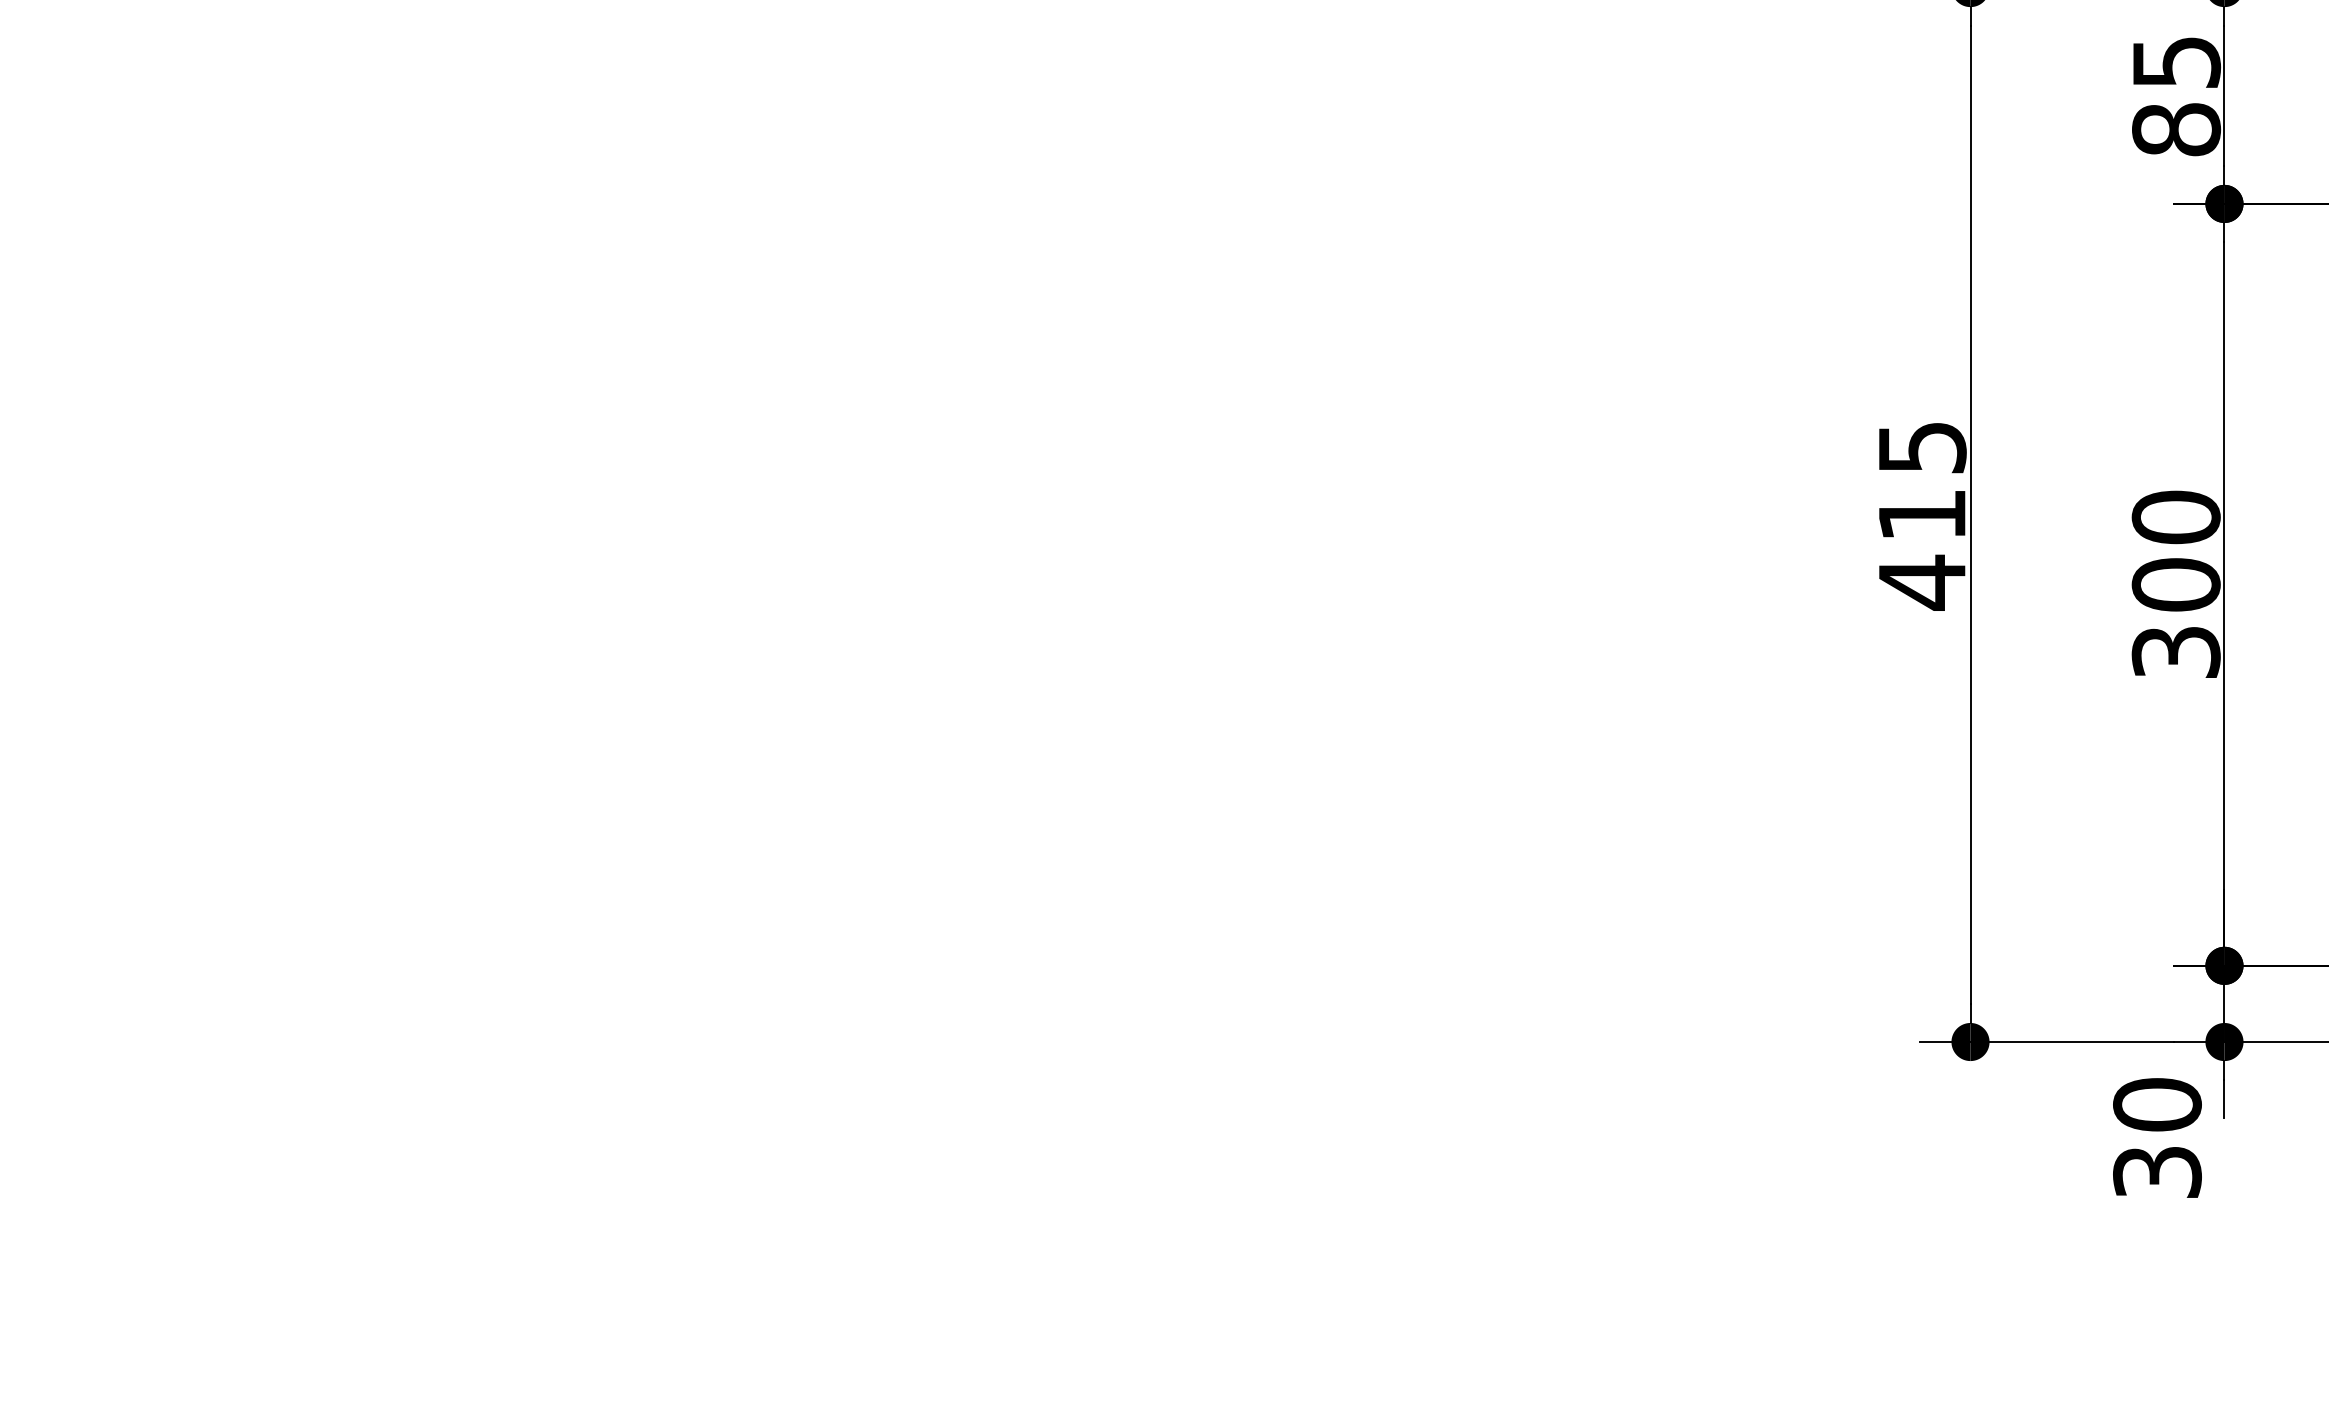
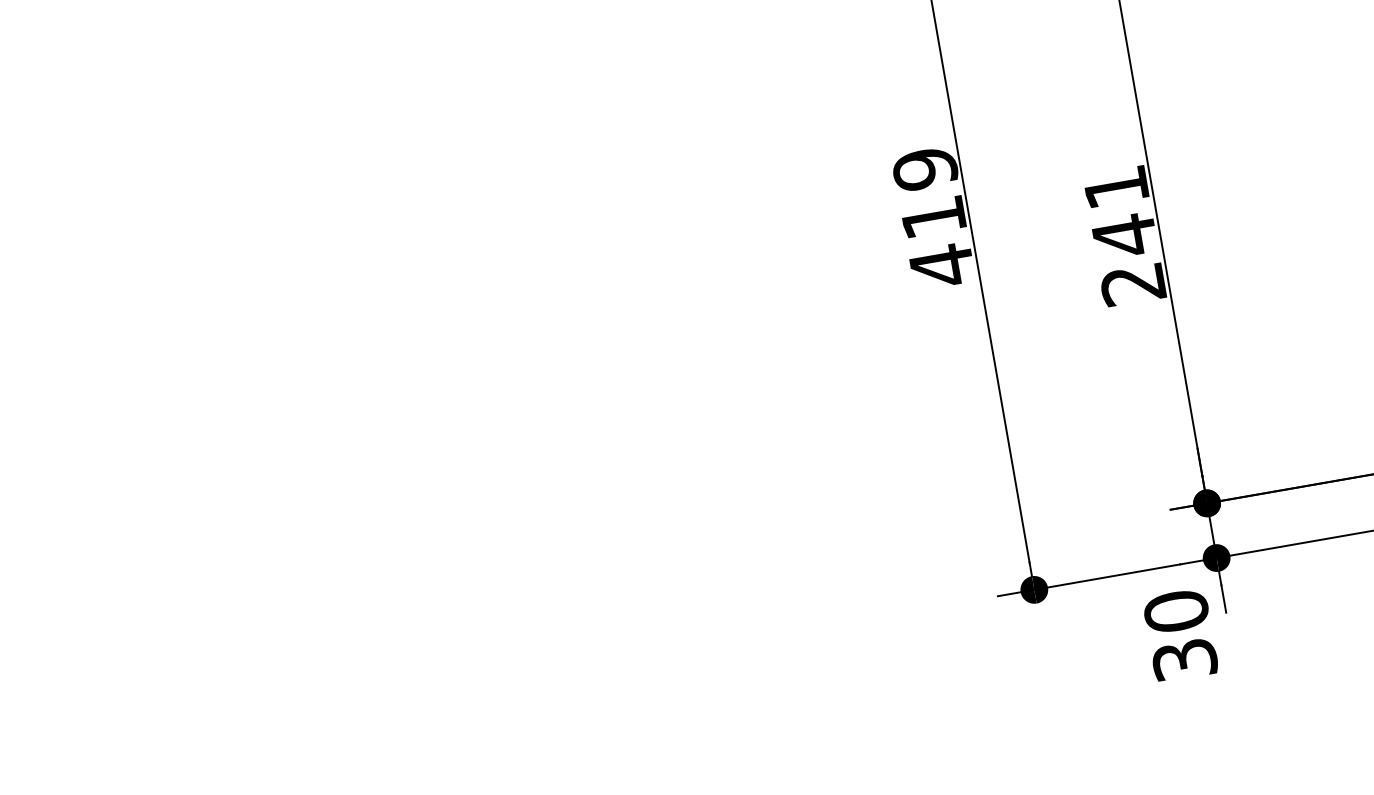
text: (1921, 447) -> (924, 169), 415 -> 419
text: (2175, 584) -> (1124, 235), 300 -> 241

